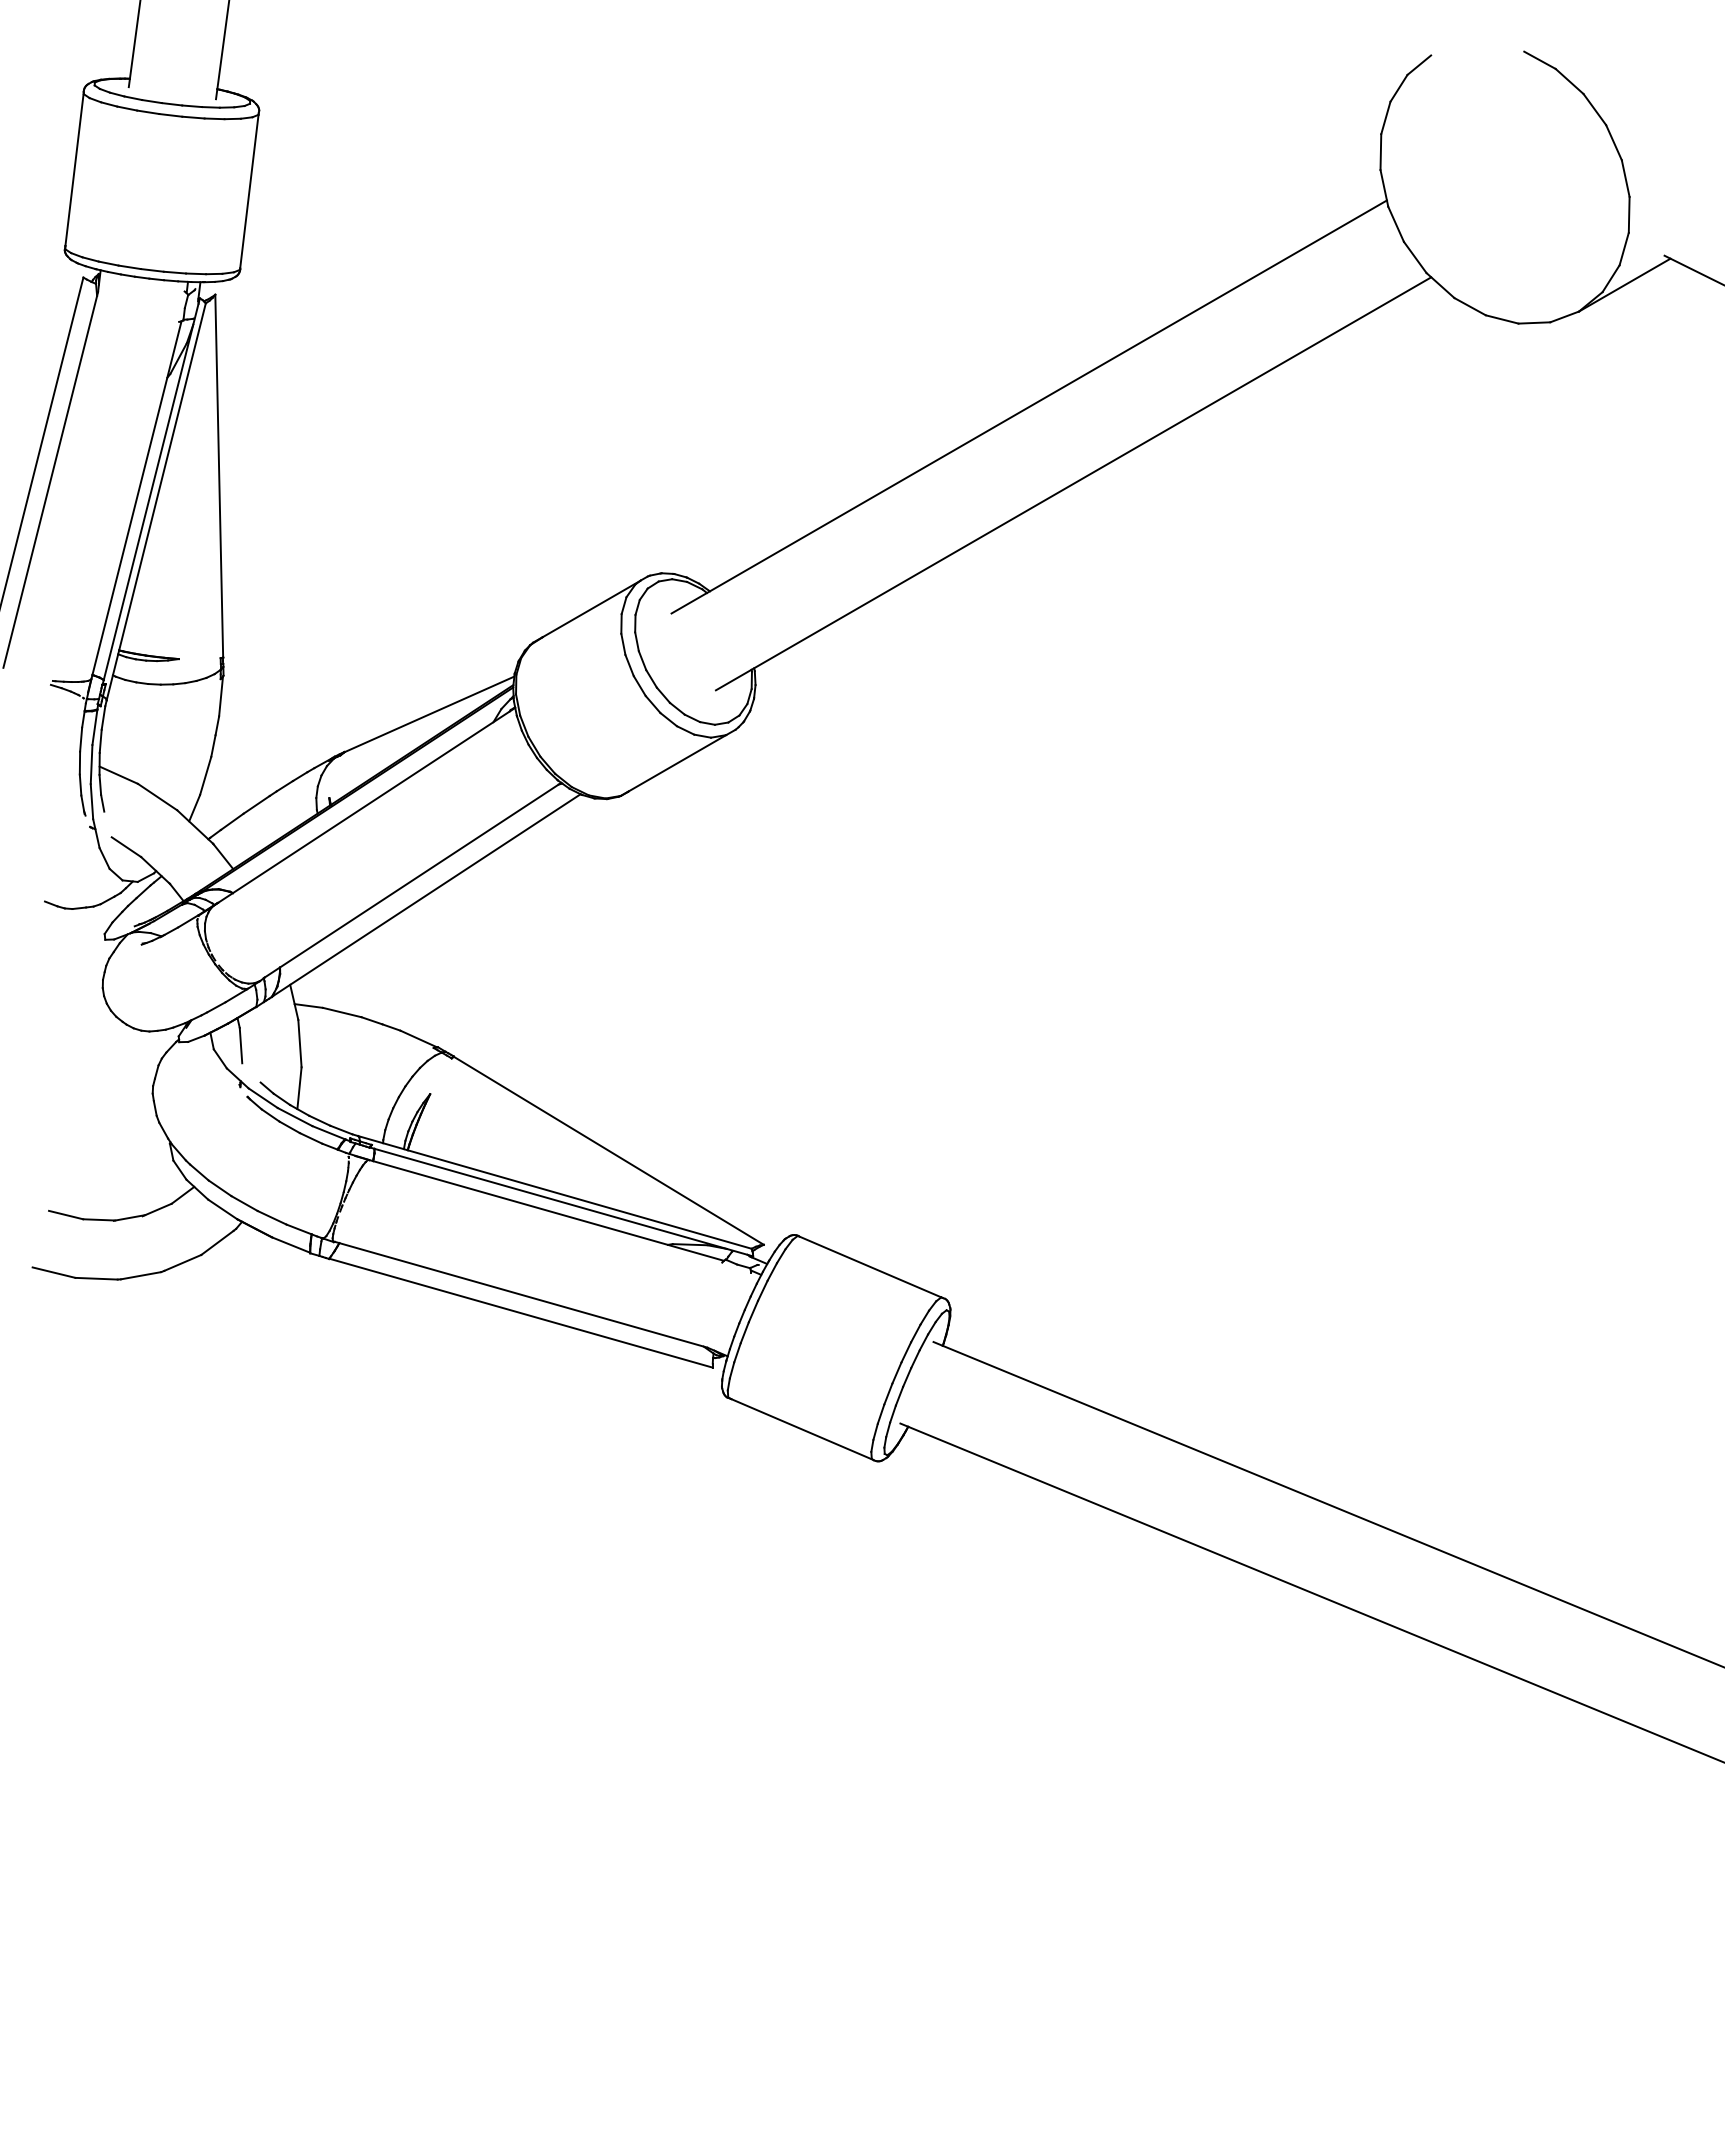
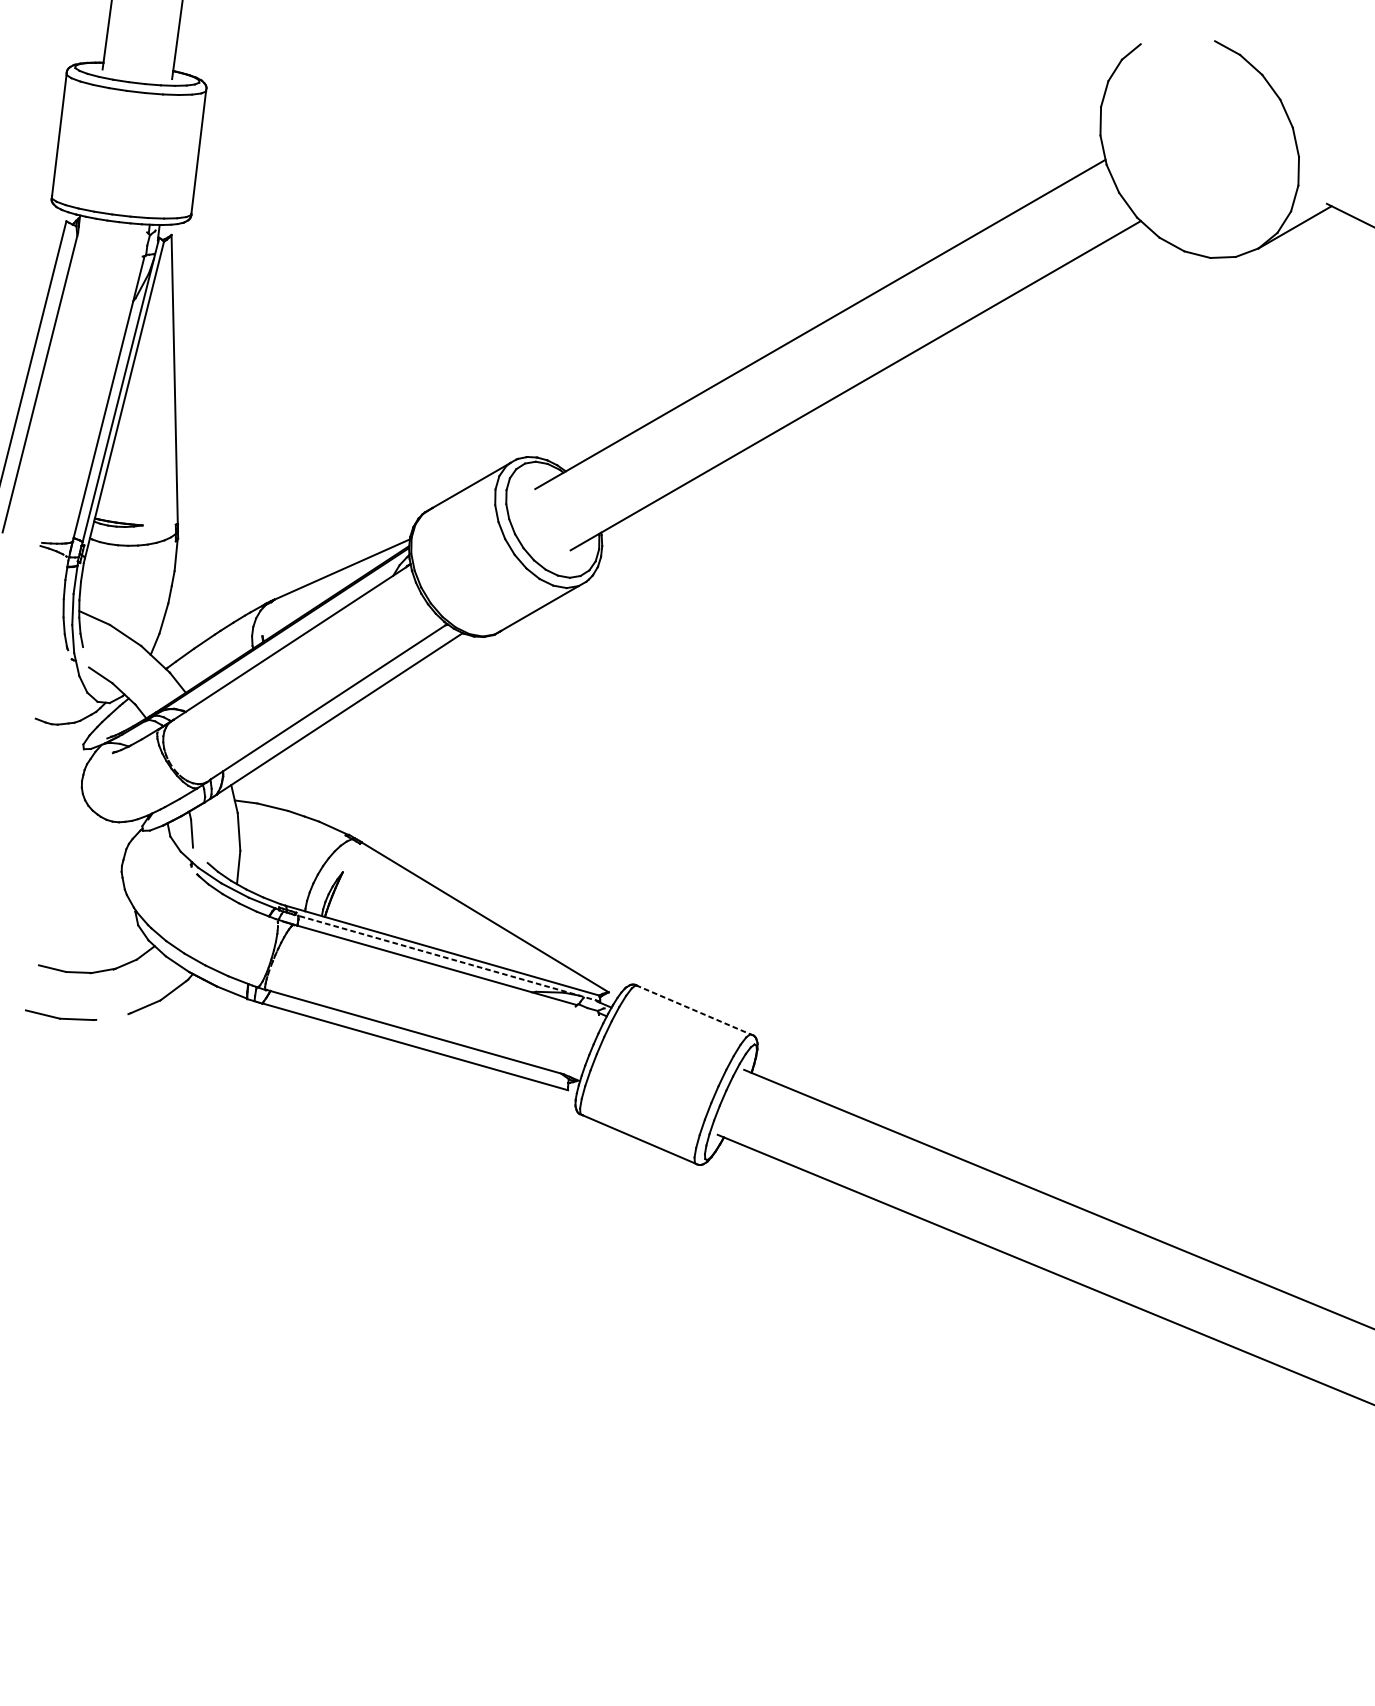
line: (560, 1201) -> (446, 957), solid -> dashed
line: (870, 1266) -> (693, 1009), solid -> dashed
line: (140, 1275) -> (111, 1016), removed

